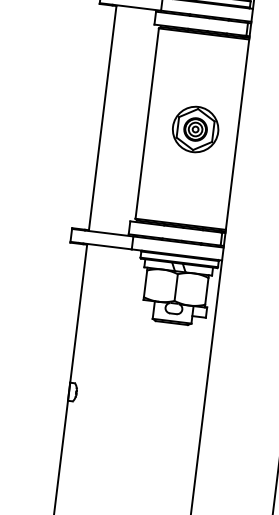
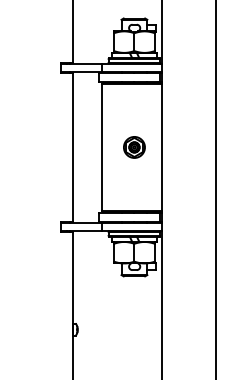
part: (195, 129) -> (134, 147), size x0.7

